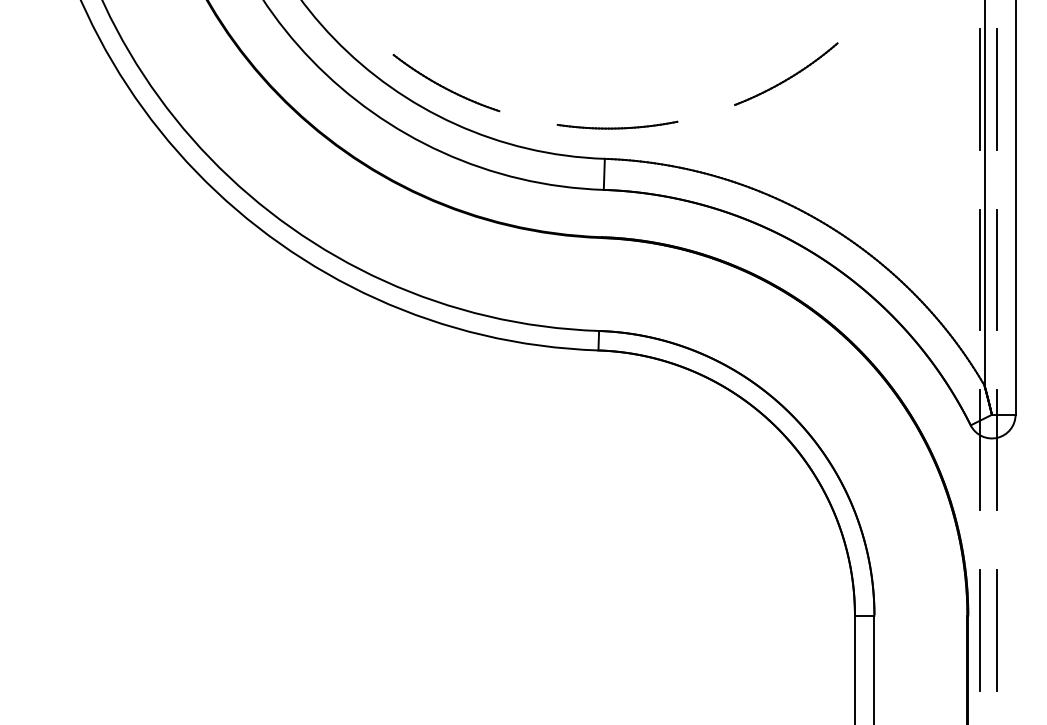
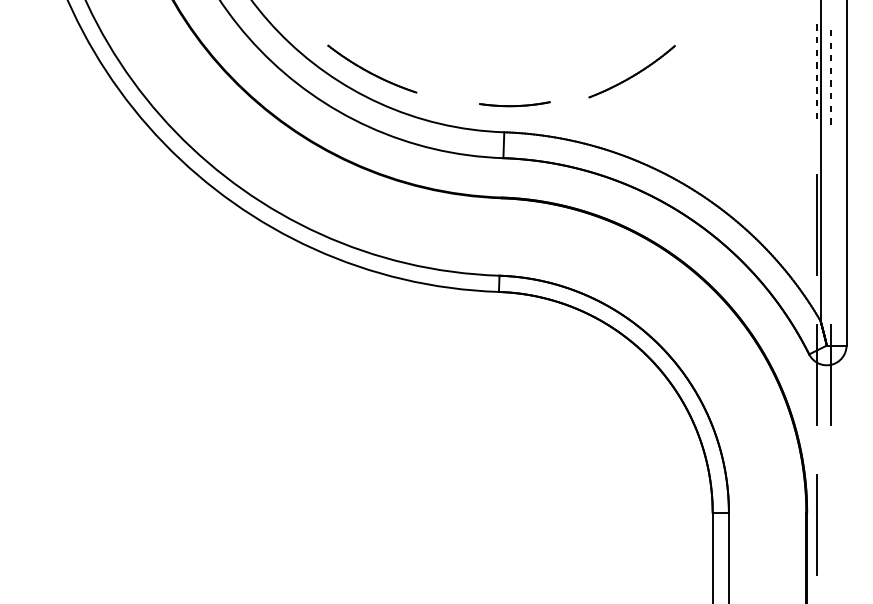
part: (786, 73) -> (632, 71), moved
line: (996, 88) -> (830, 73), solid -> dashed
line: (979, 89) -> (816, 74), solid -> dashed
part: (617, 124) -> (514, 103), size x0.7
line: (996, 269) -> (830, 224), removed
line: (996, 630) -> (830, 525), removed

